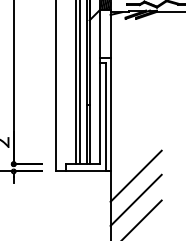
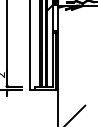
line: (135, 175) -> (71, 92), removed
line: (135, 200) -> (71, 105), removed

